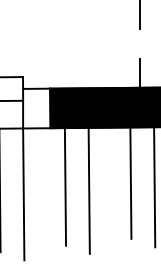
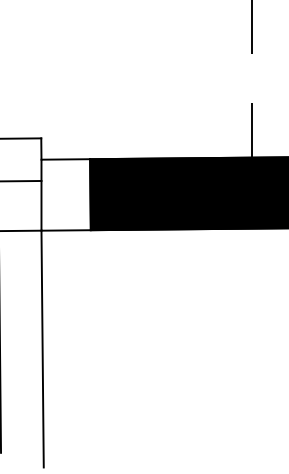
line: (130, 182) -> (234, 327), removed
line: (65, 186) -> (117, 334), removed
line: (154, 187) -> (277, 336), removed
line: (88, 190) -> (158, 342), removed

